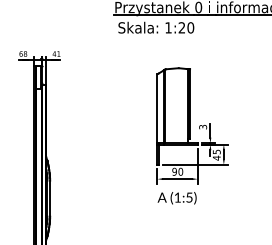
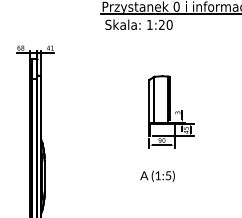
part: (192, 125) -> (171, 111), size x0.7

